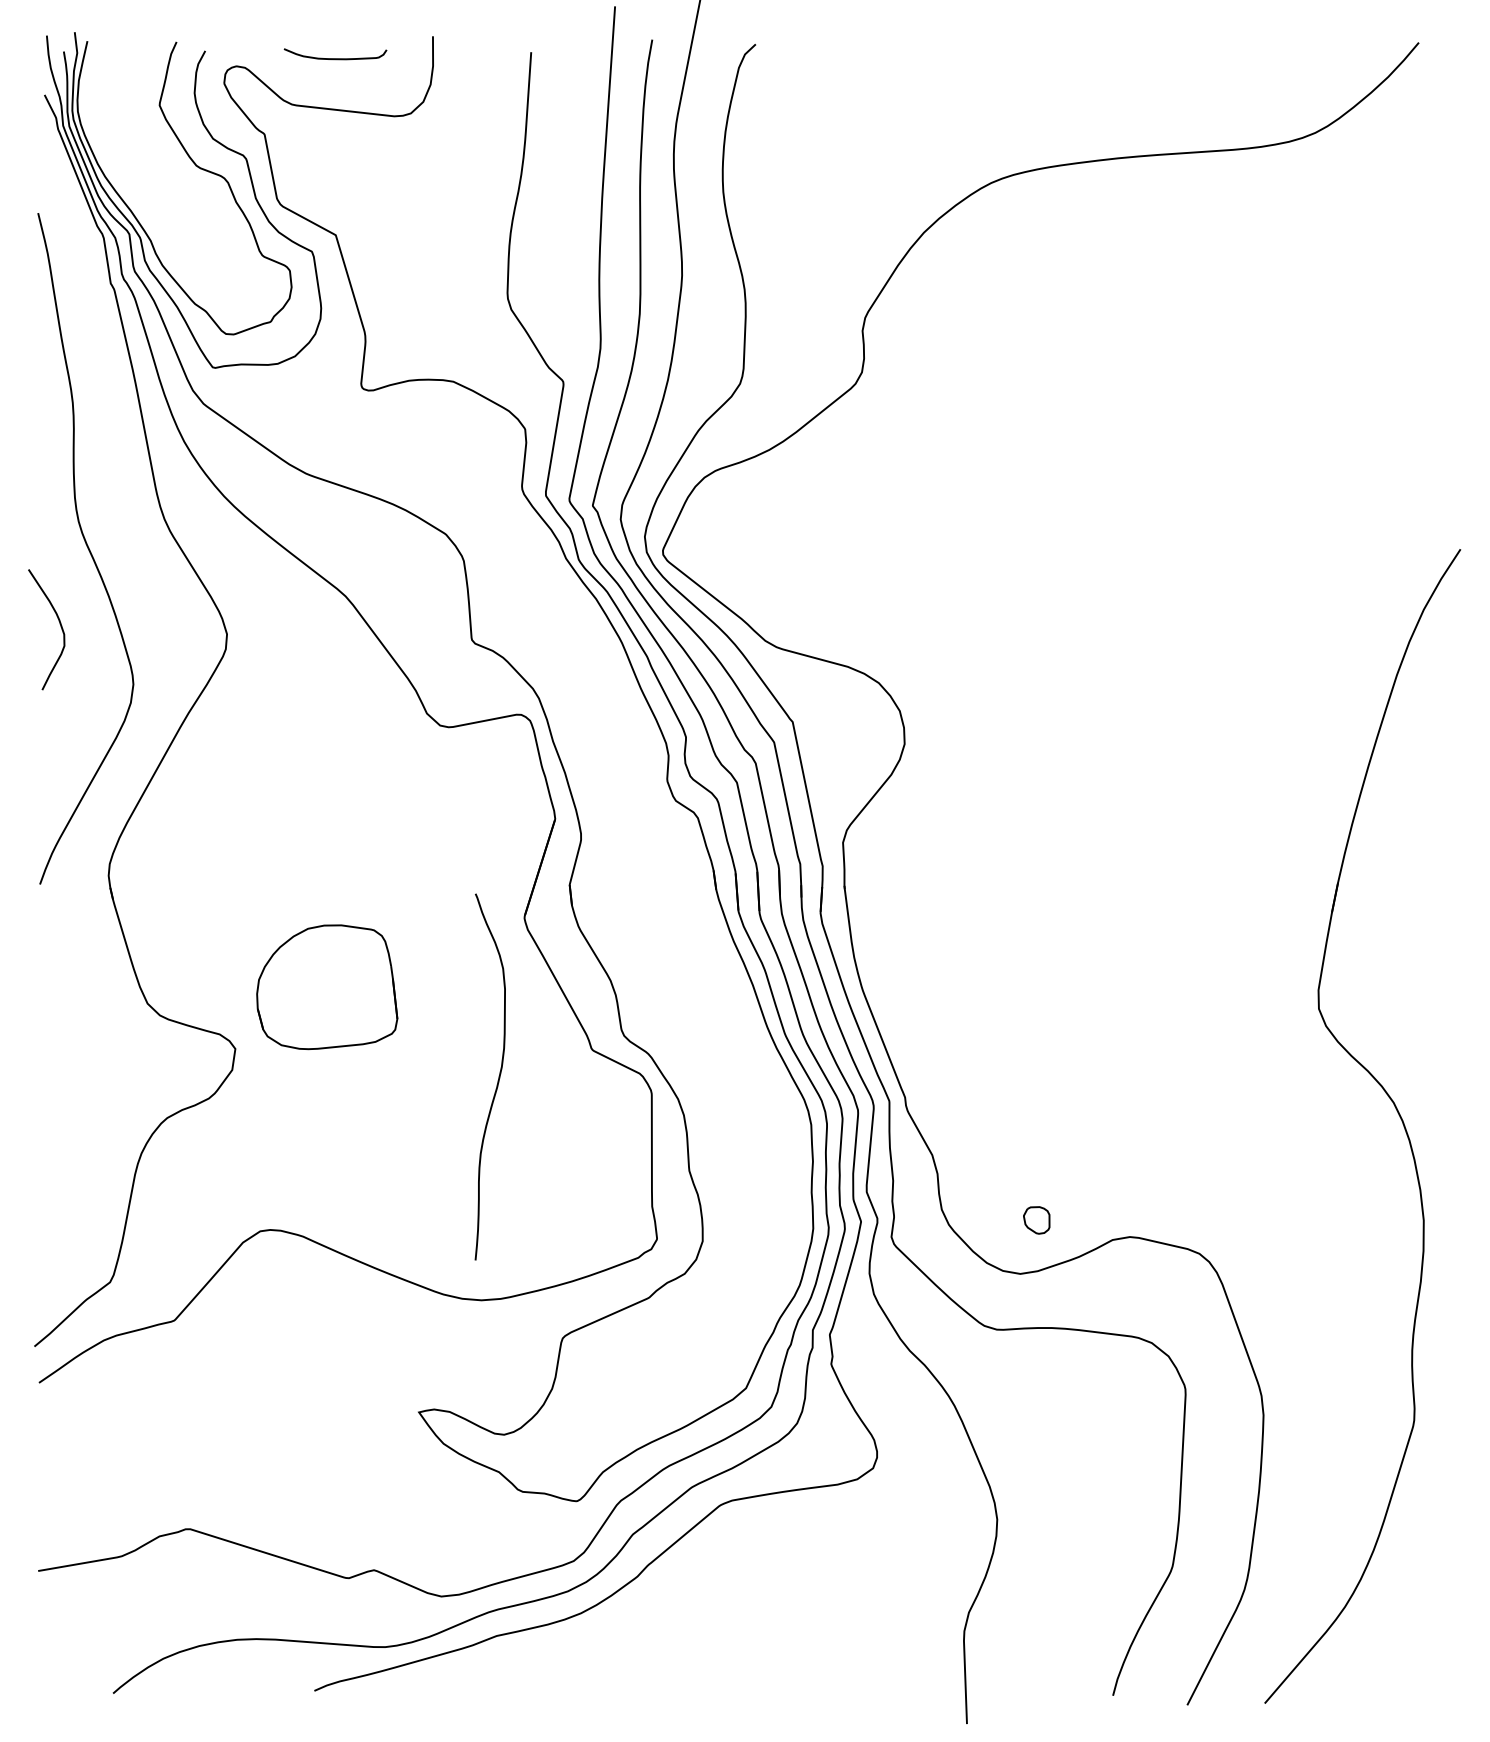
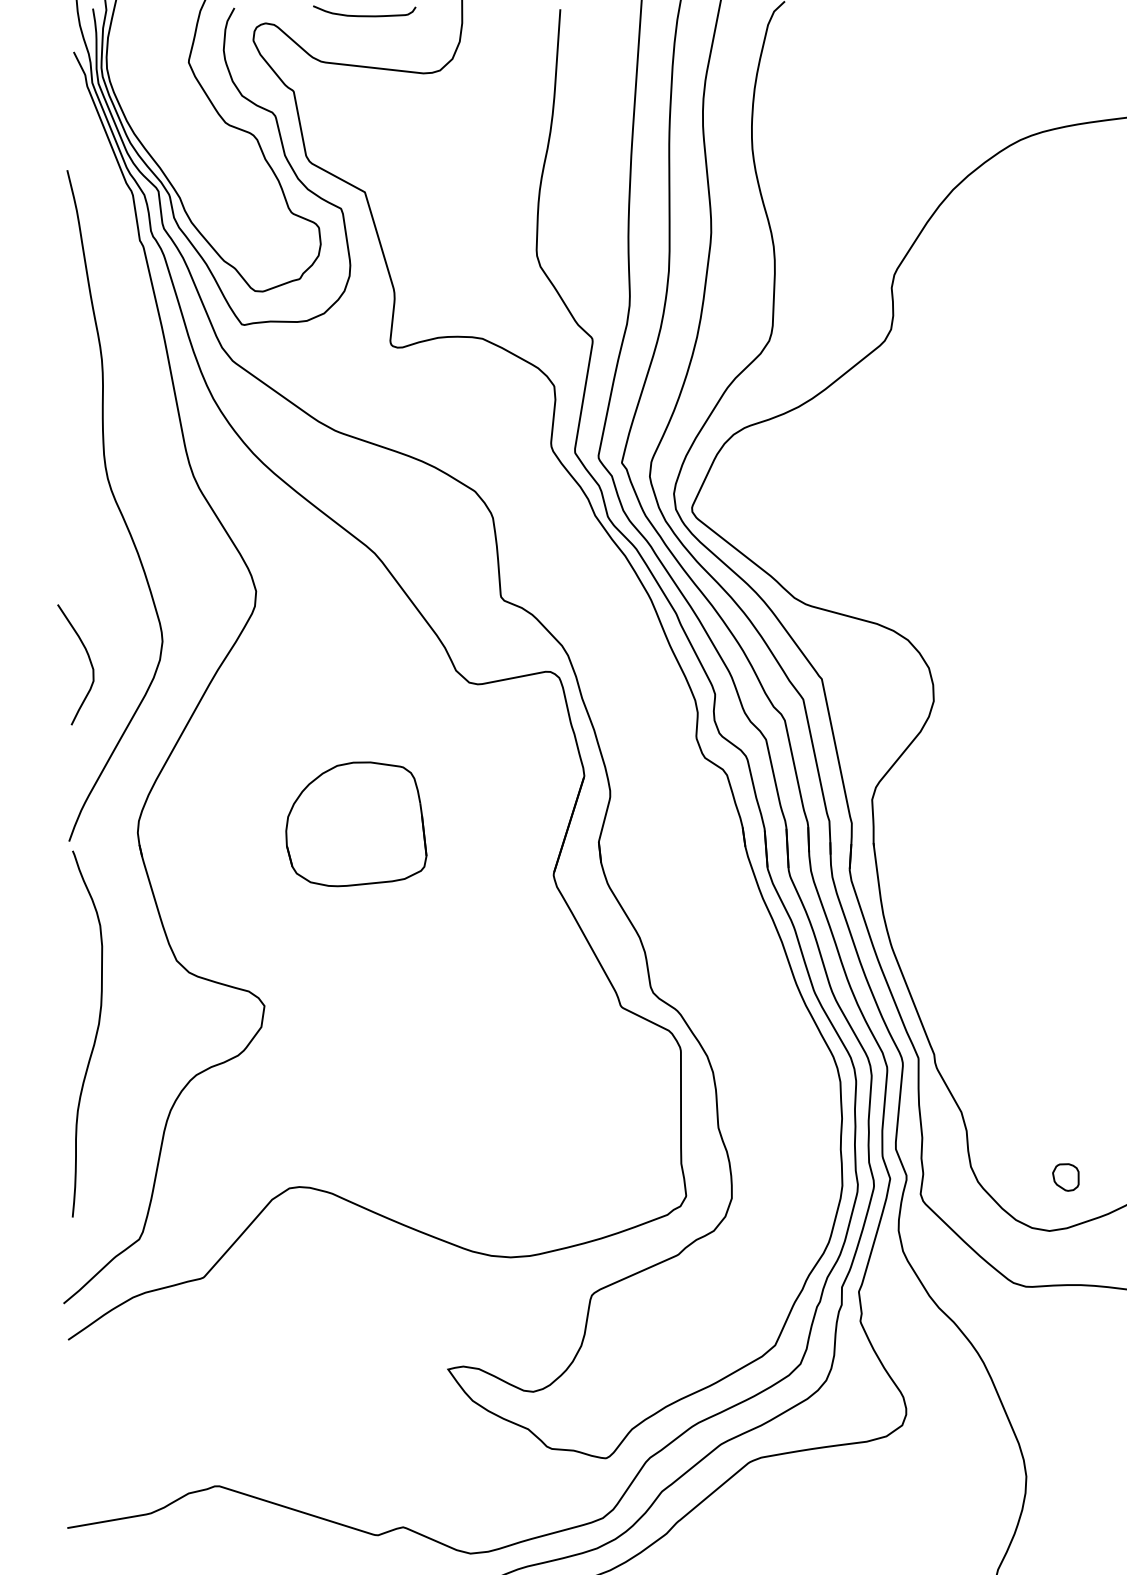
curve: (59, 624) -> (88, 659), moved
part: (327, 987) -> (356, 824), moved
curve: (497, 1080) -> (94, 1037), moved

